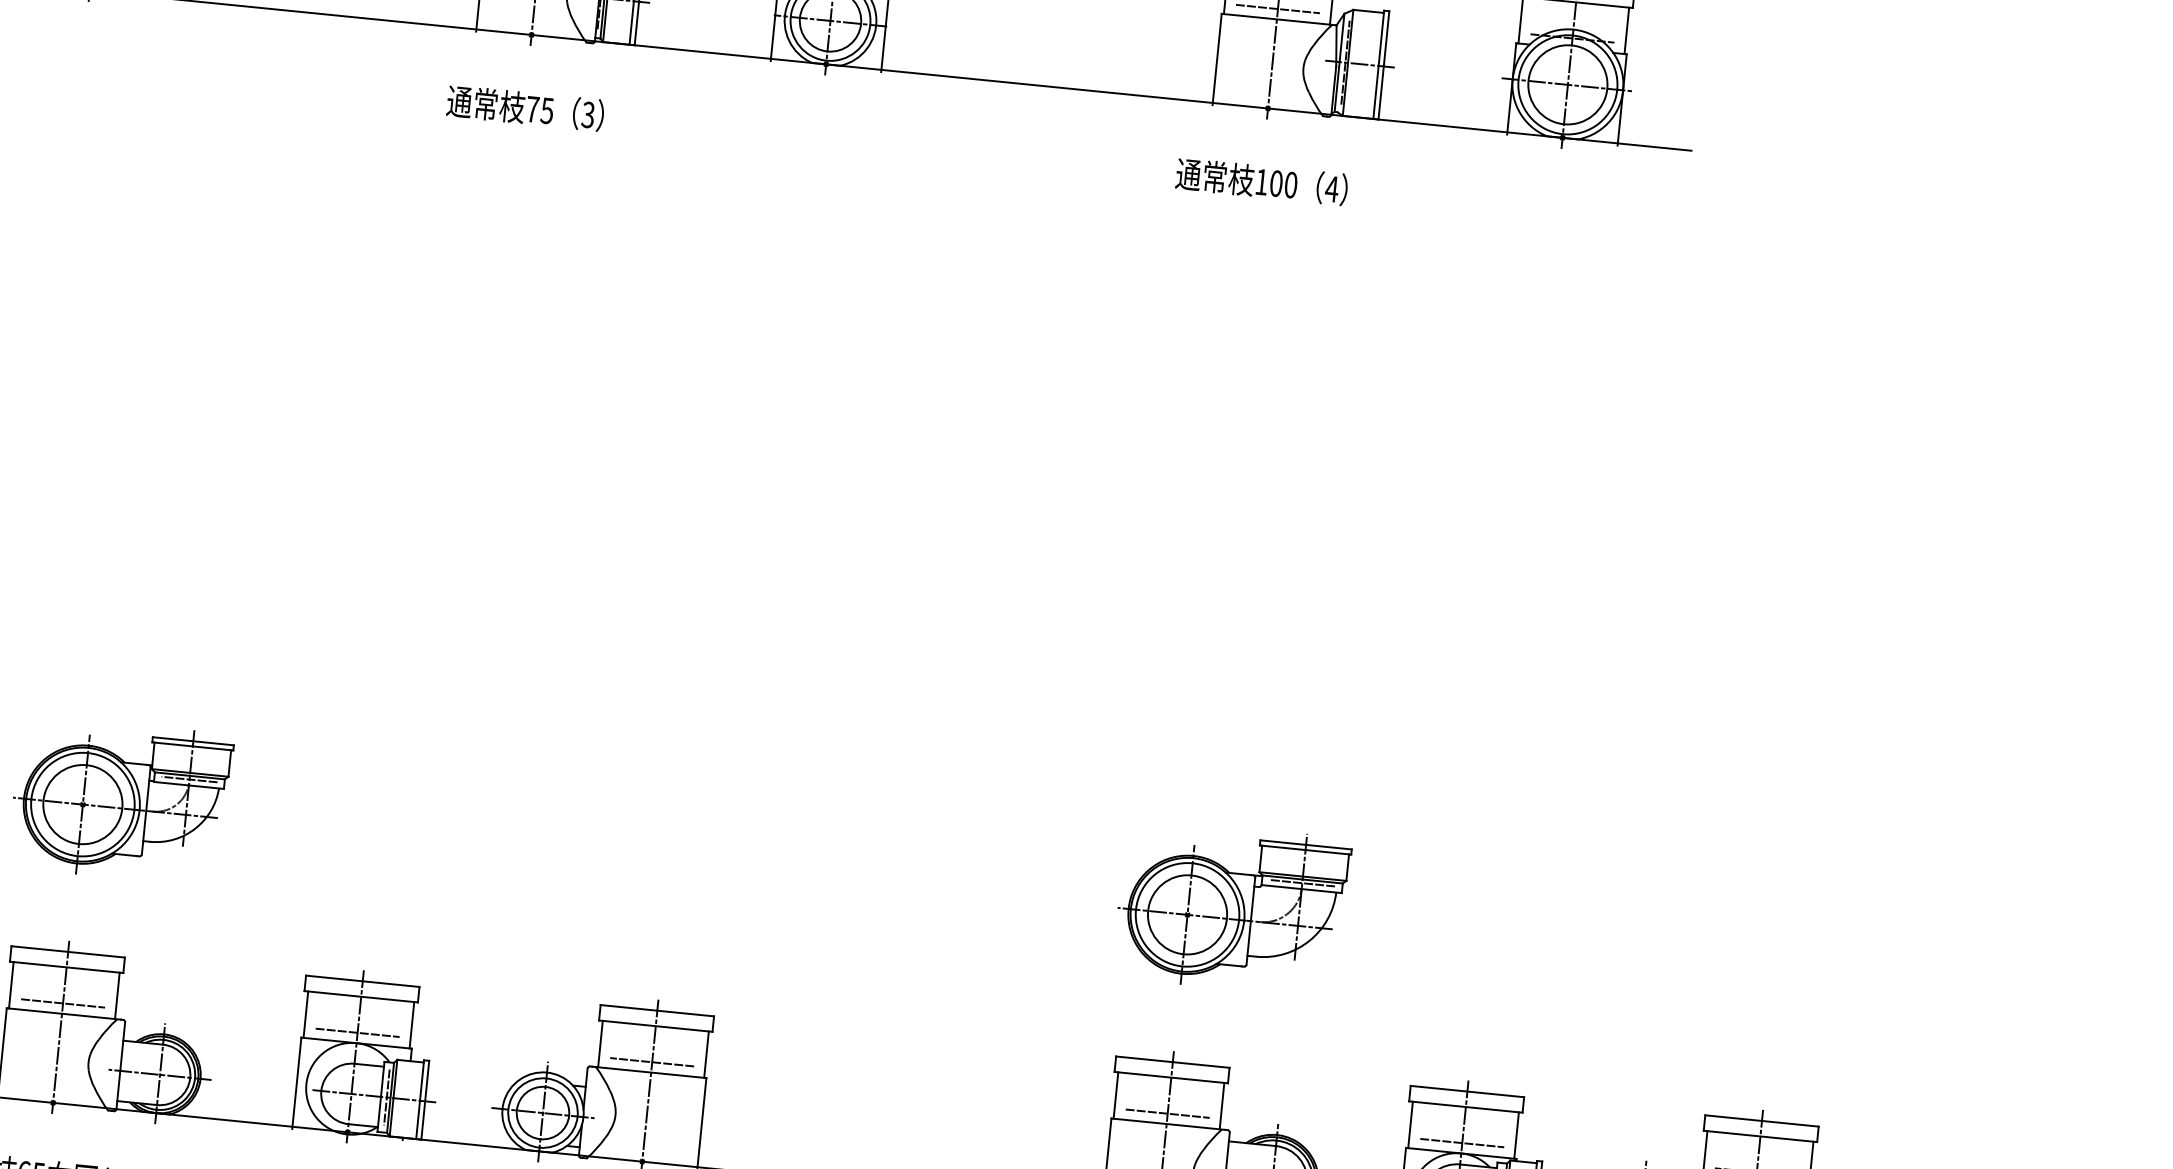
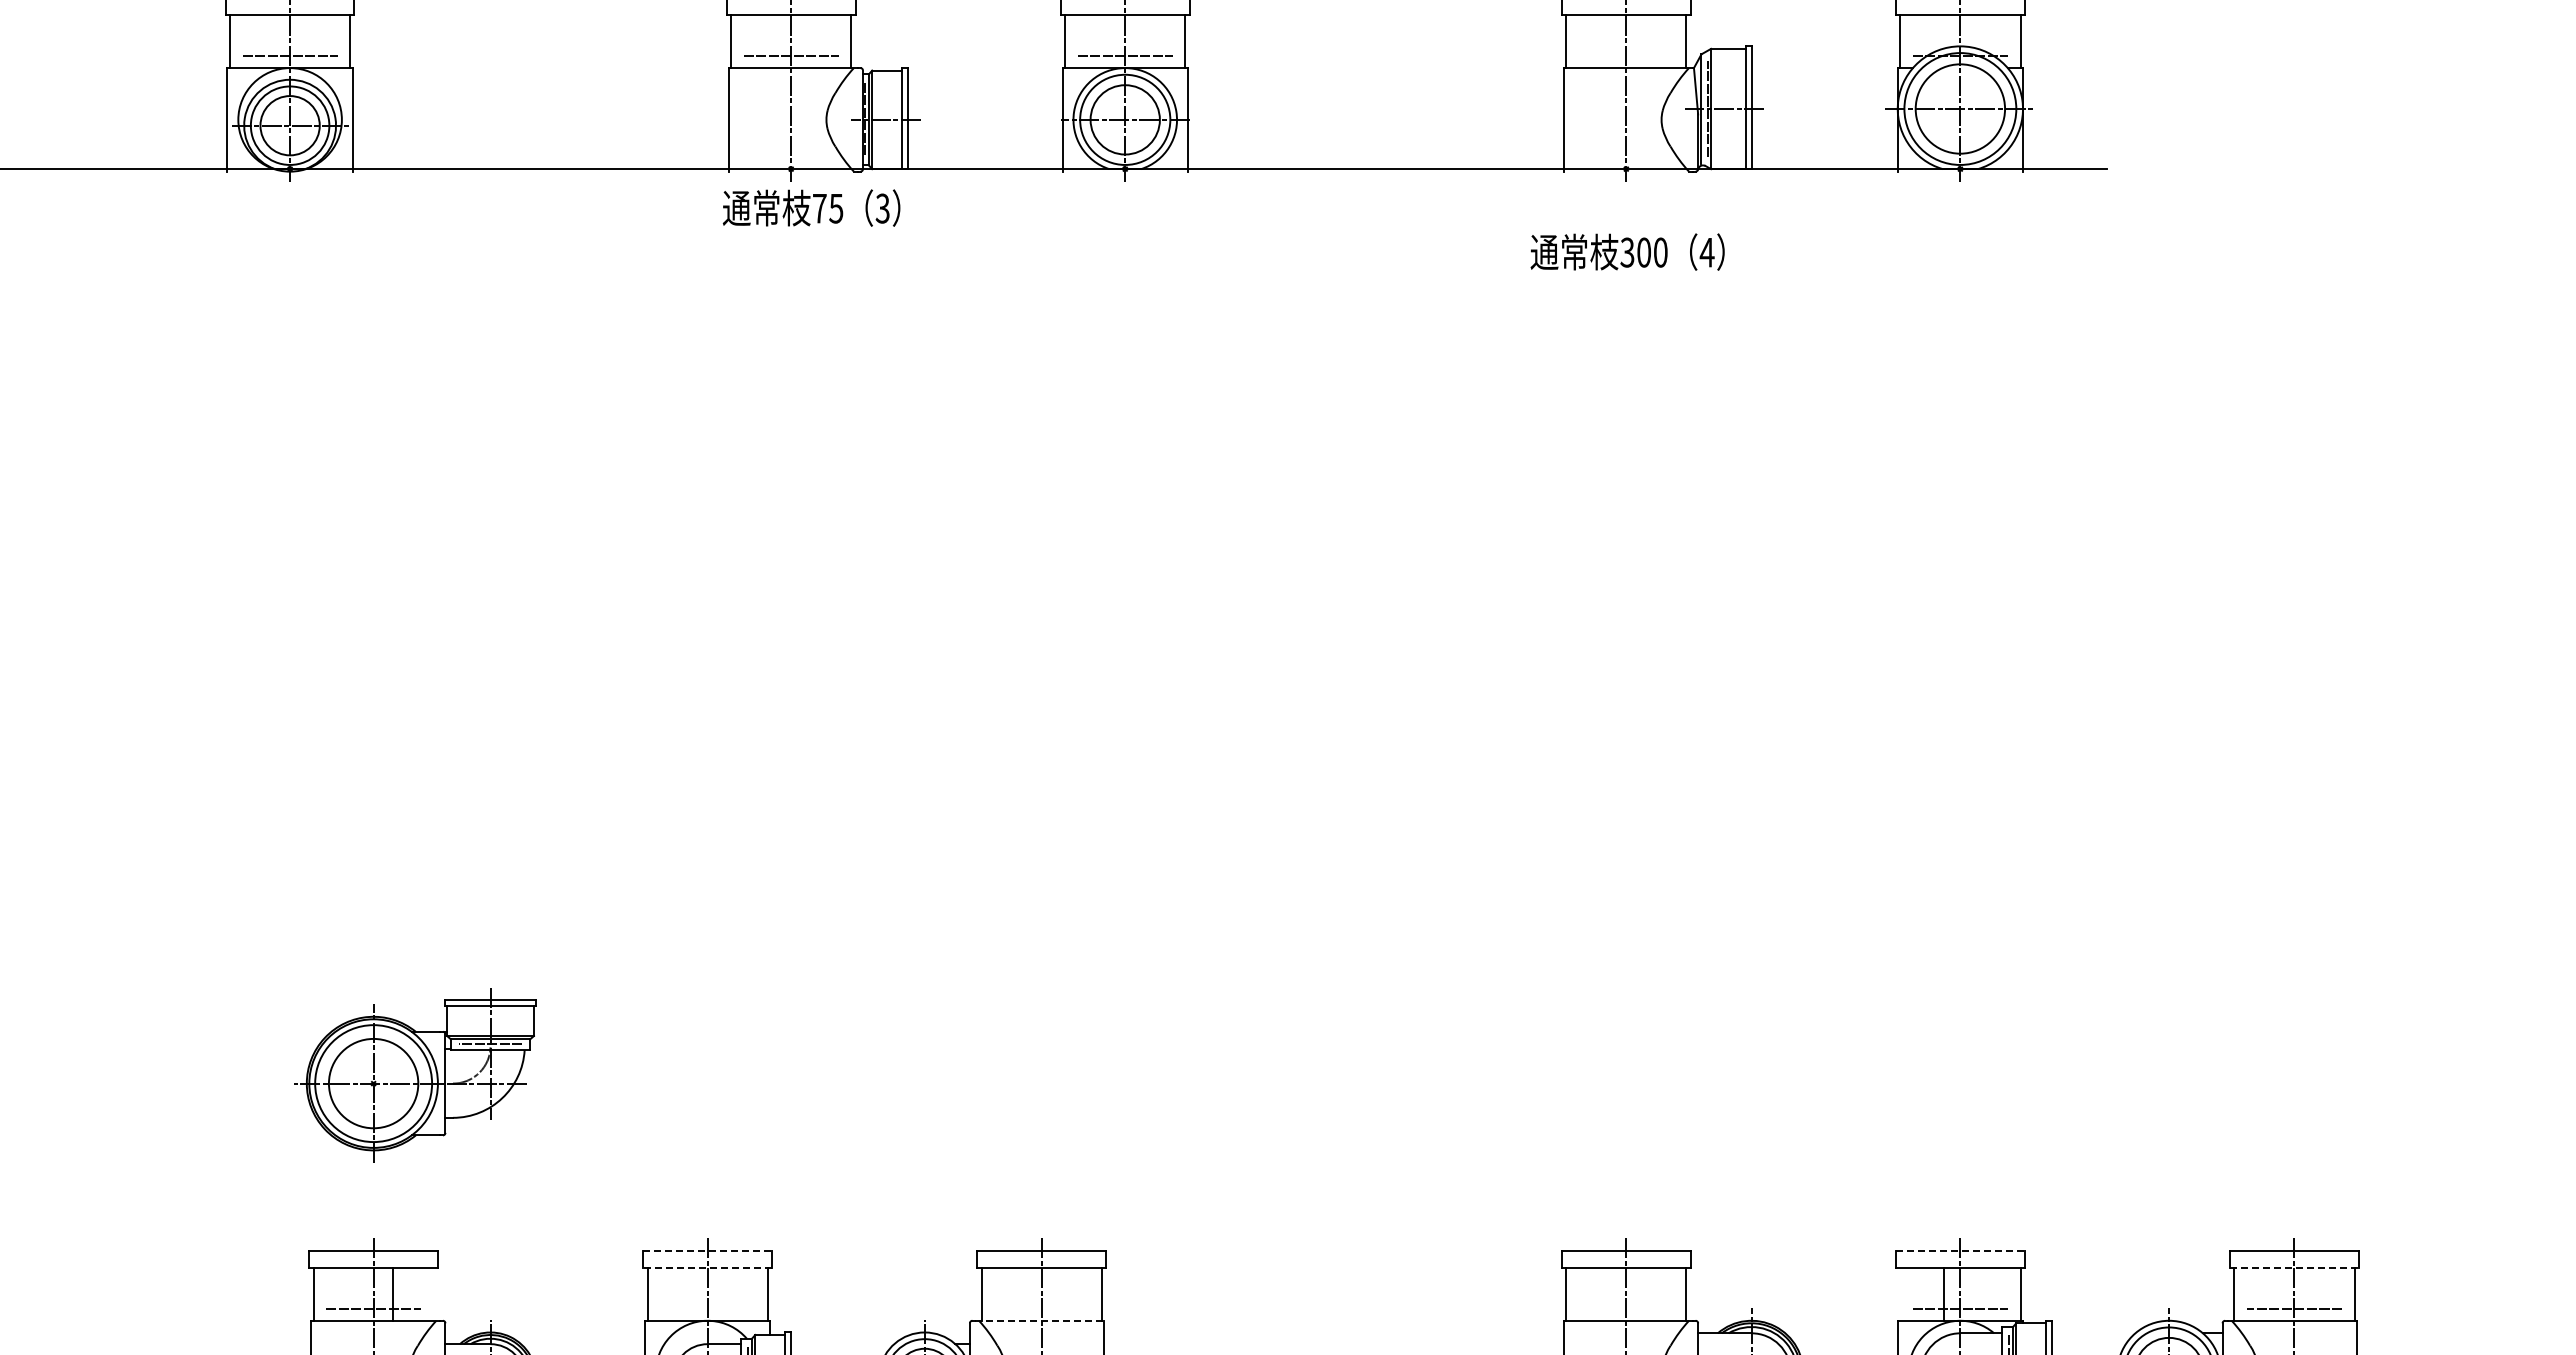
line: (1277, 9) -> (1625, 56), removed
text: (525, 107) -> (811, 207), moved
text: (1261, 182) -> (1627, 252), 100 -> 300
part: (1232, 907) -> (1675, 1070), removed
line: (363, 981) -> (708, 1250), solid -> dashed
line: (117, 995) -> (392, 1294), moved
line: (361, 997) -> (707, 1268), solid -> dashed
line: (357, 1033) -> (707, 1309), removed
line: (651, 1062) -> (1041, 1309), removed
line: (649, 1072) -> (1039, 1320), solid -> dashed
line: (1467, 1091) -> (1960, 1250), solid -> dashed
line: (1166, 1113) -> (1625, 1309), removed
line: (1410, 1124) -> (1944, 1294), moved
line: (1760, 1136) -> (2294, 1268), solid -> dashed

